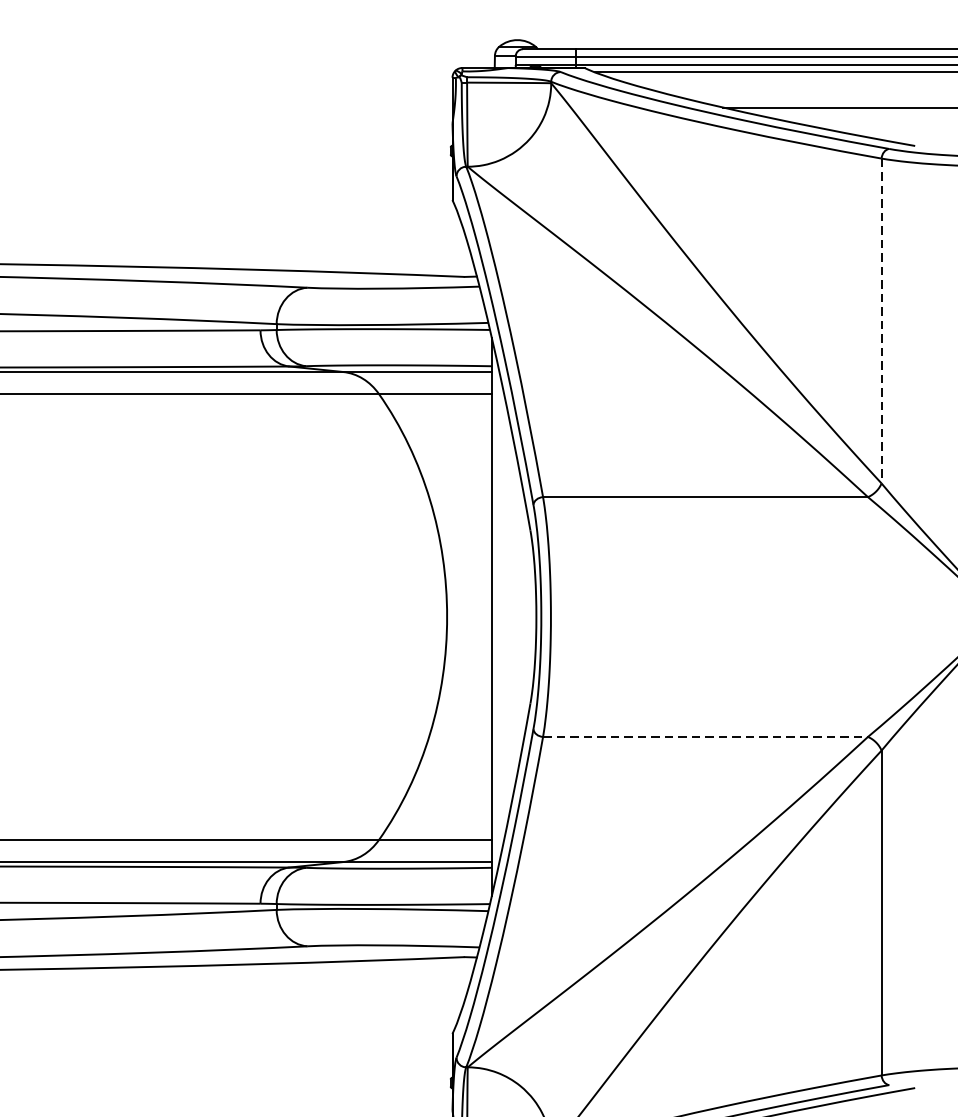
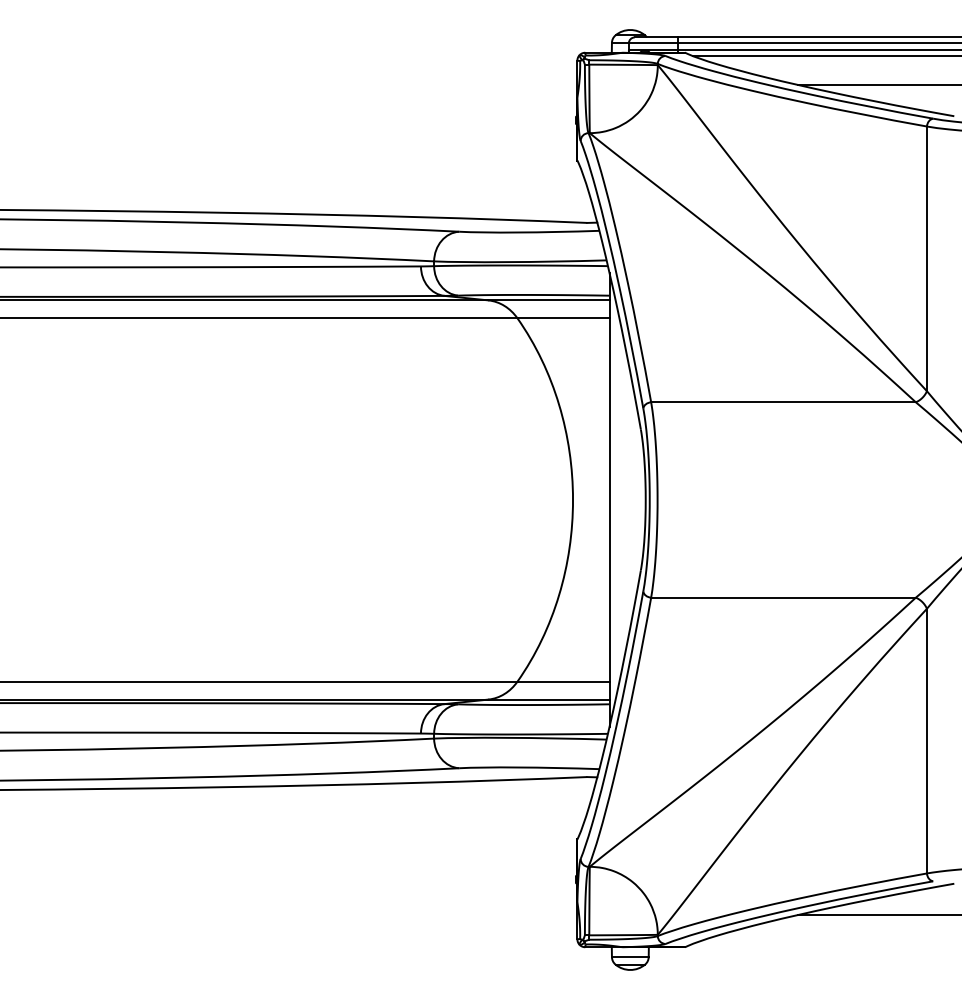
line: (881, 321) -> (926, 259), dashed -> solid
line: (706, 736) -> (784, 597), dashed -> solid

